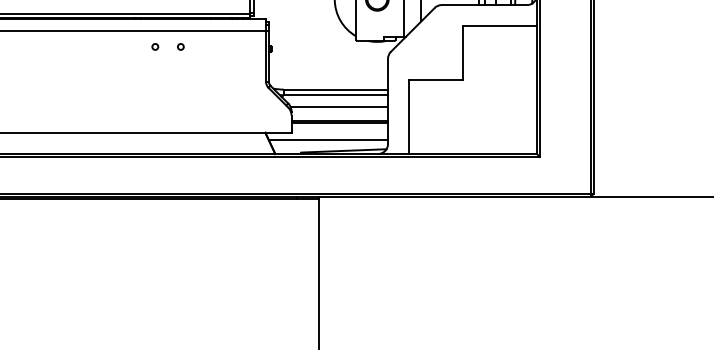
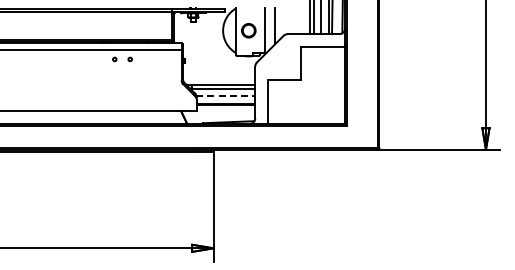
line: (340, 106) -> (226, 95), solid -> dashed
line: (328, 139) -> (219, 115), removed

